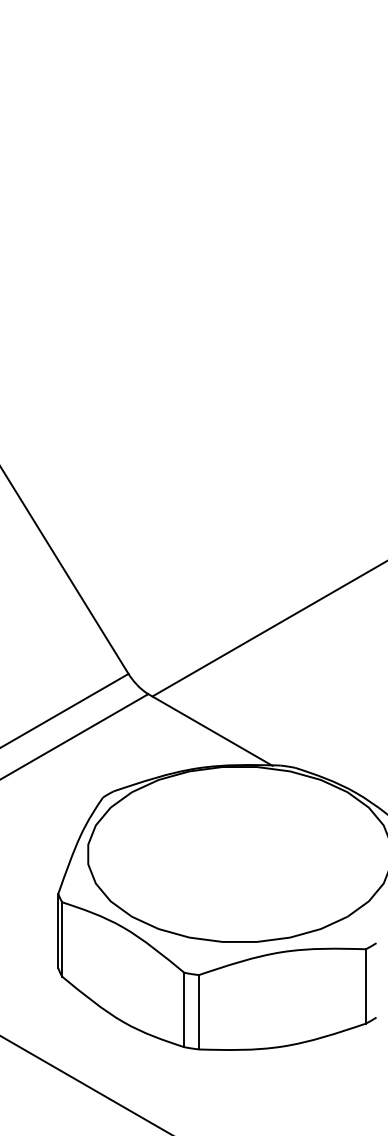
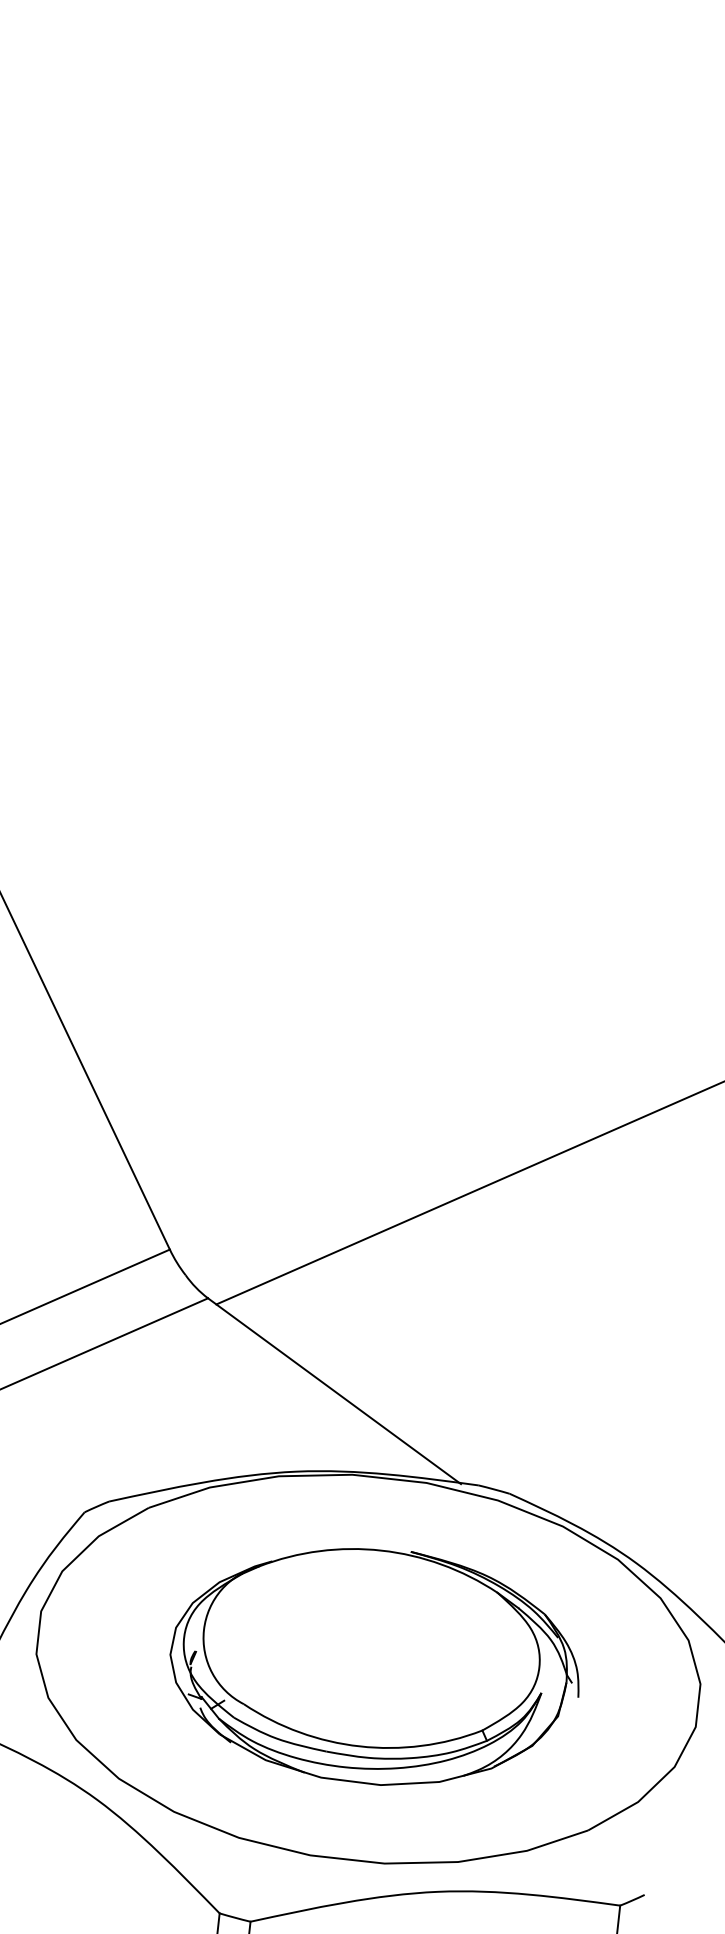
part: (242, 852) -> (374, 1665), added

